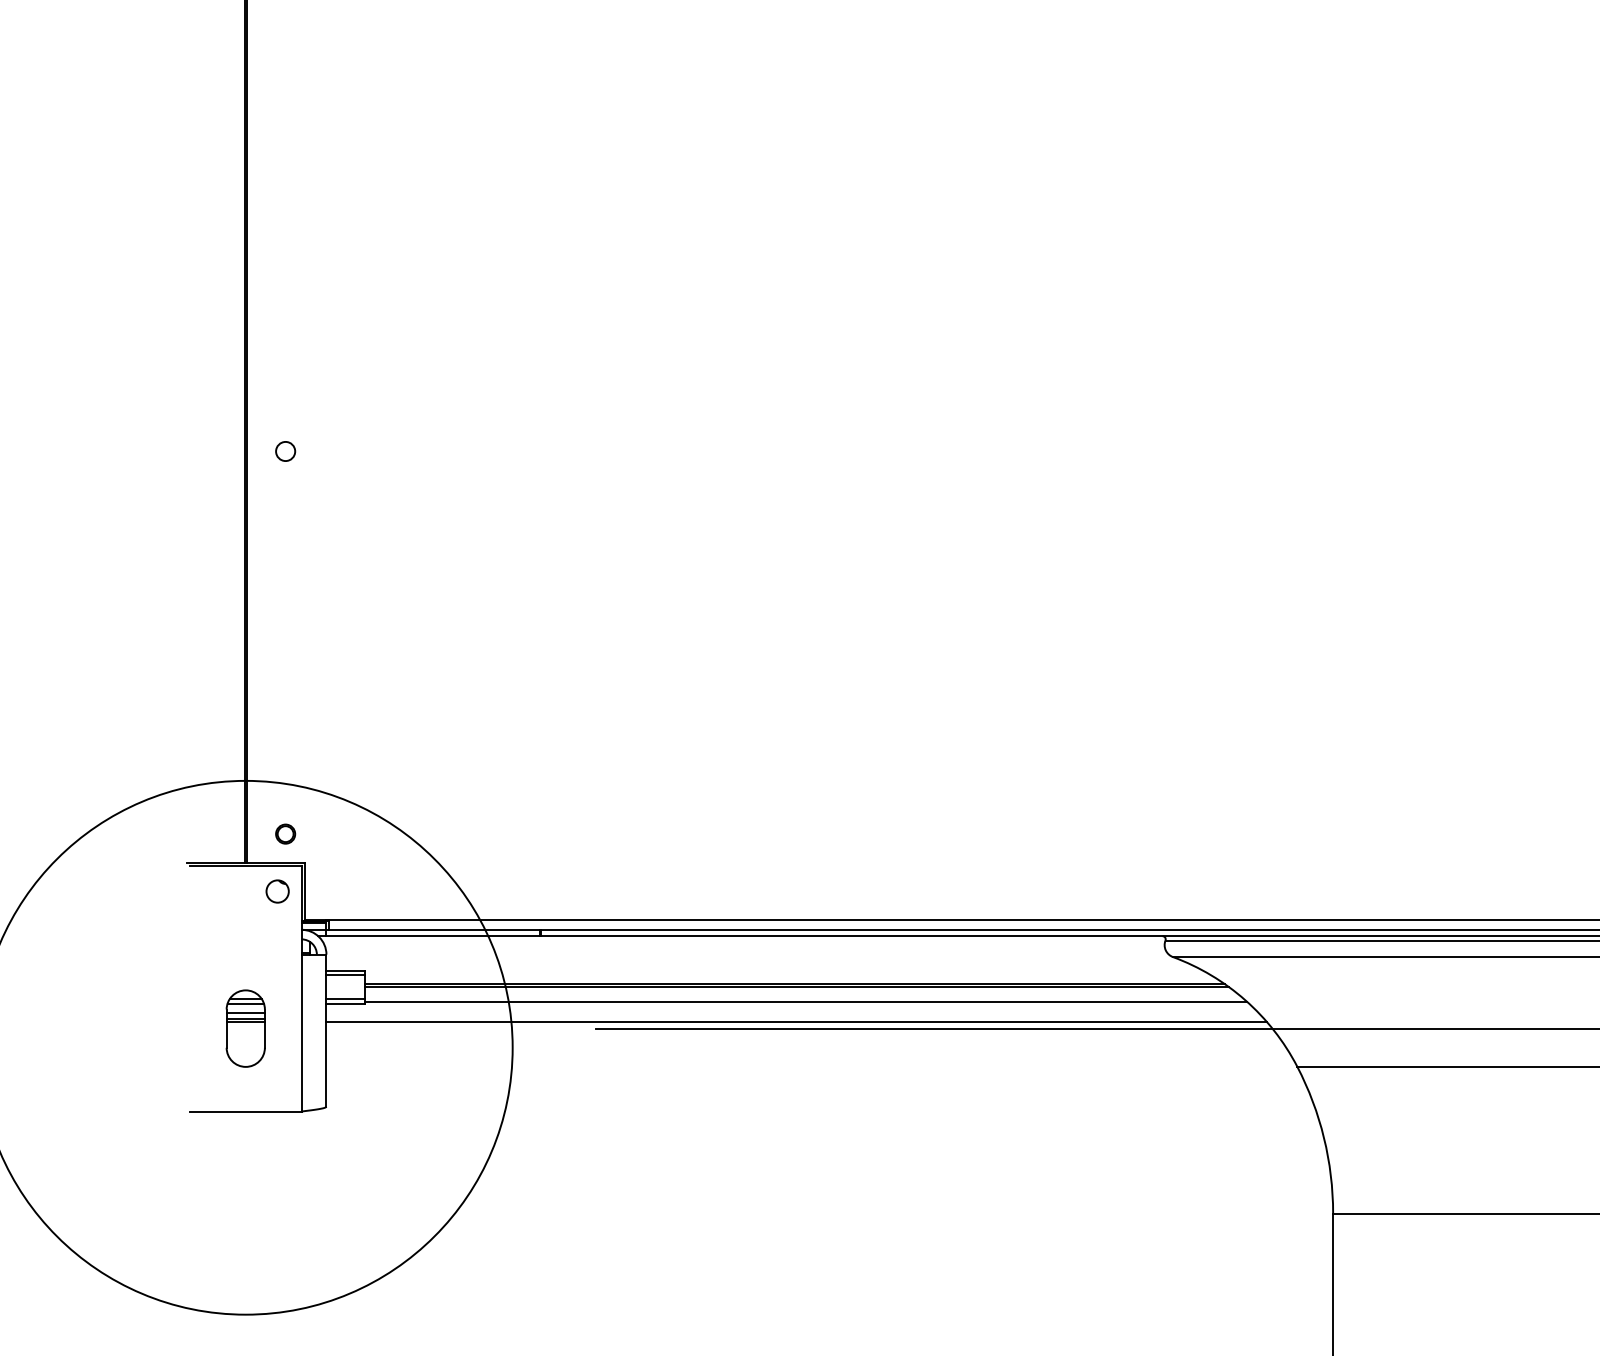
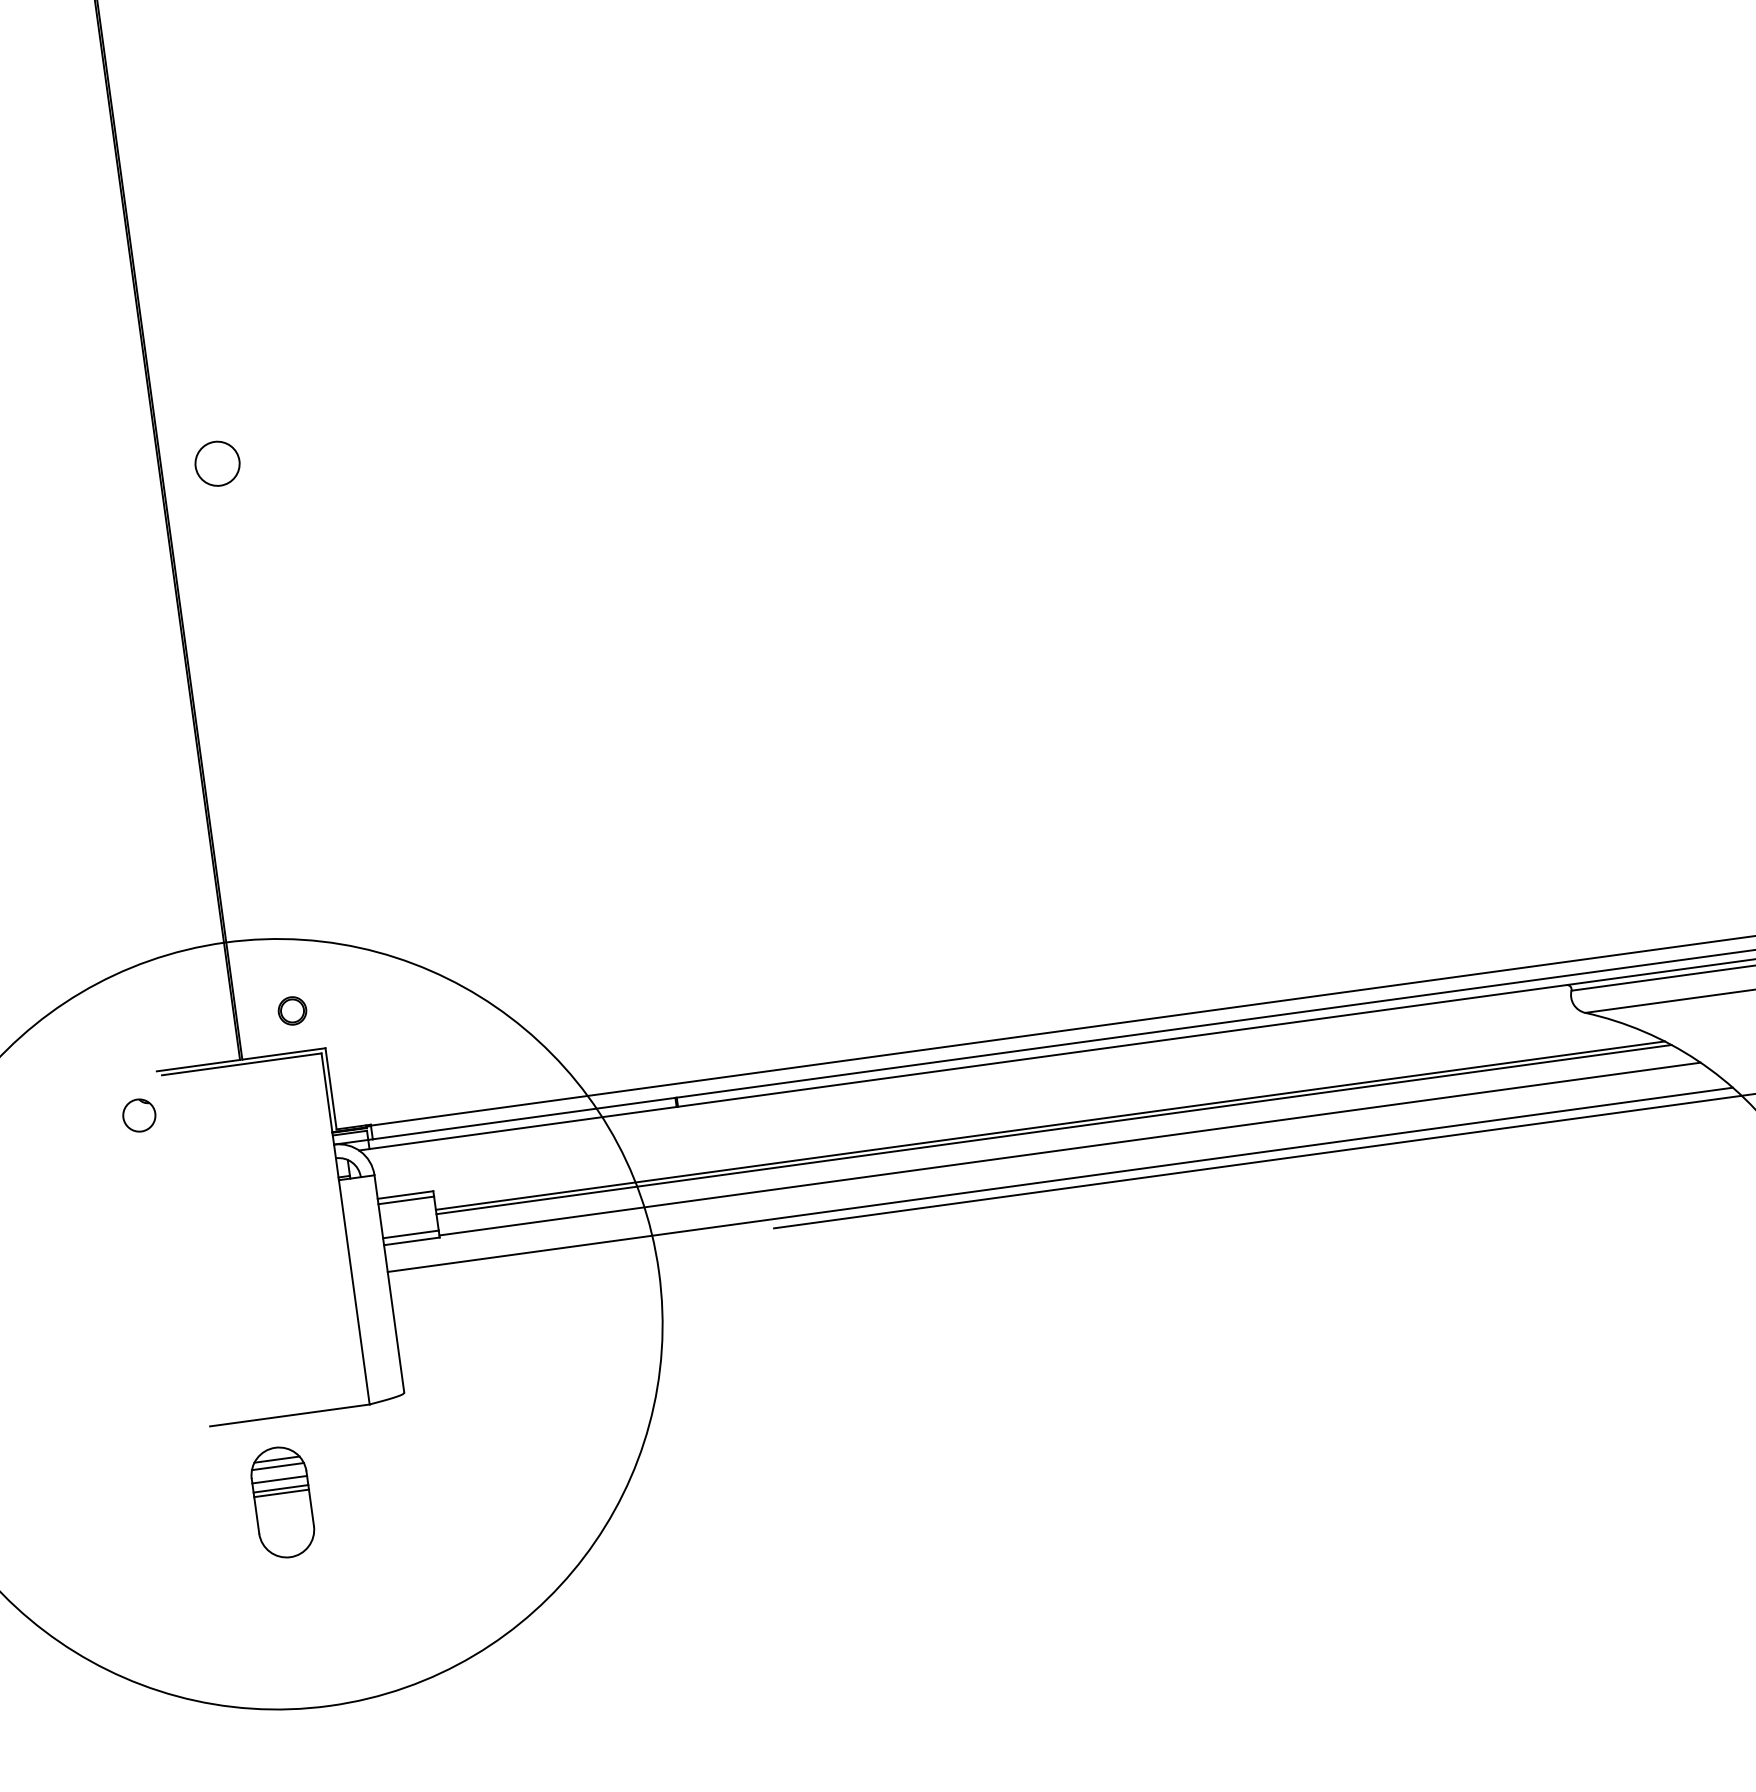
circle: (285, 451) -> (217, 463), size x1.6
circle: (277, 891) -> (139, 1115), moved
part: (245, 1028) -> (282, 1502), moved

